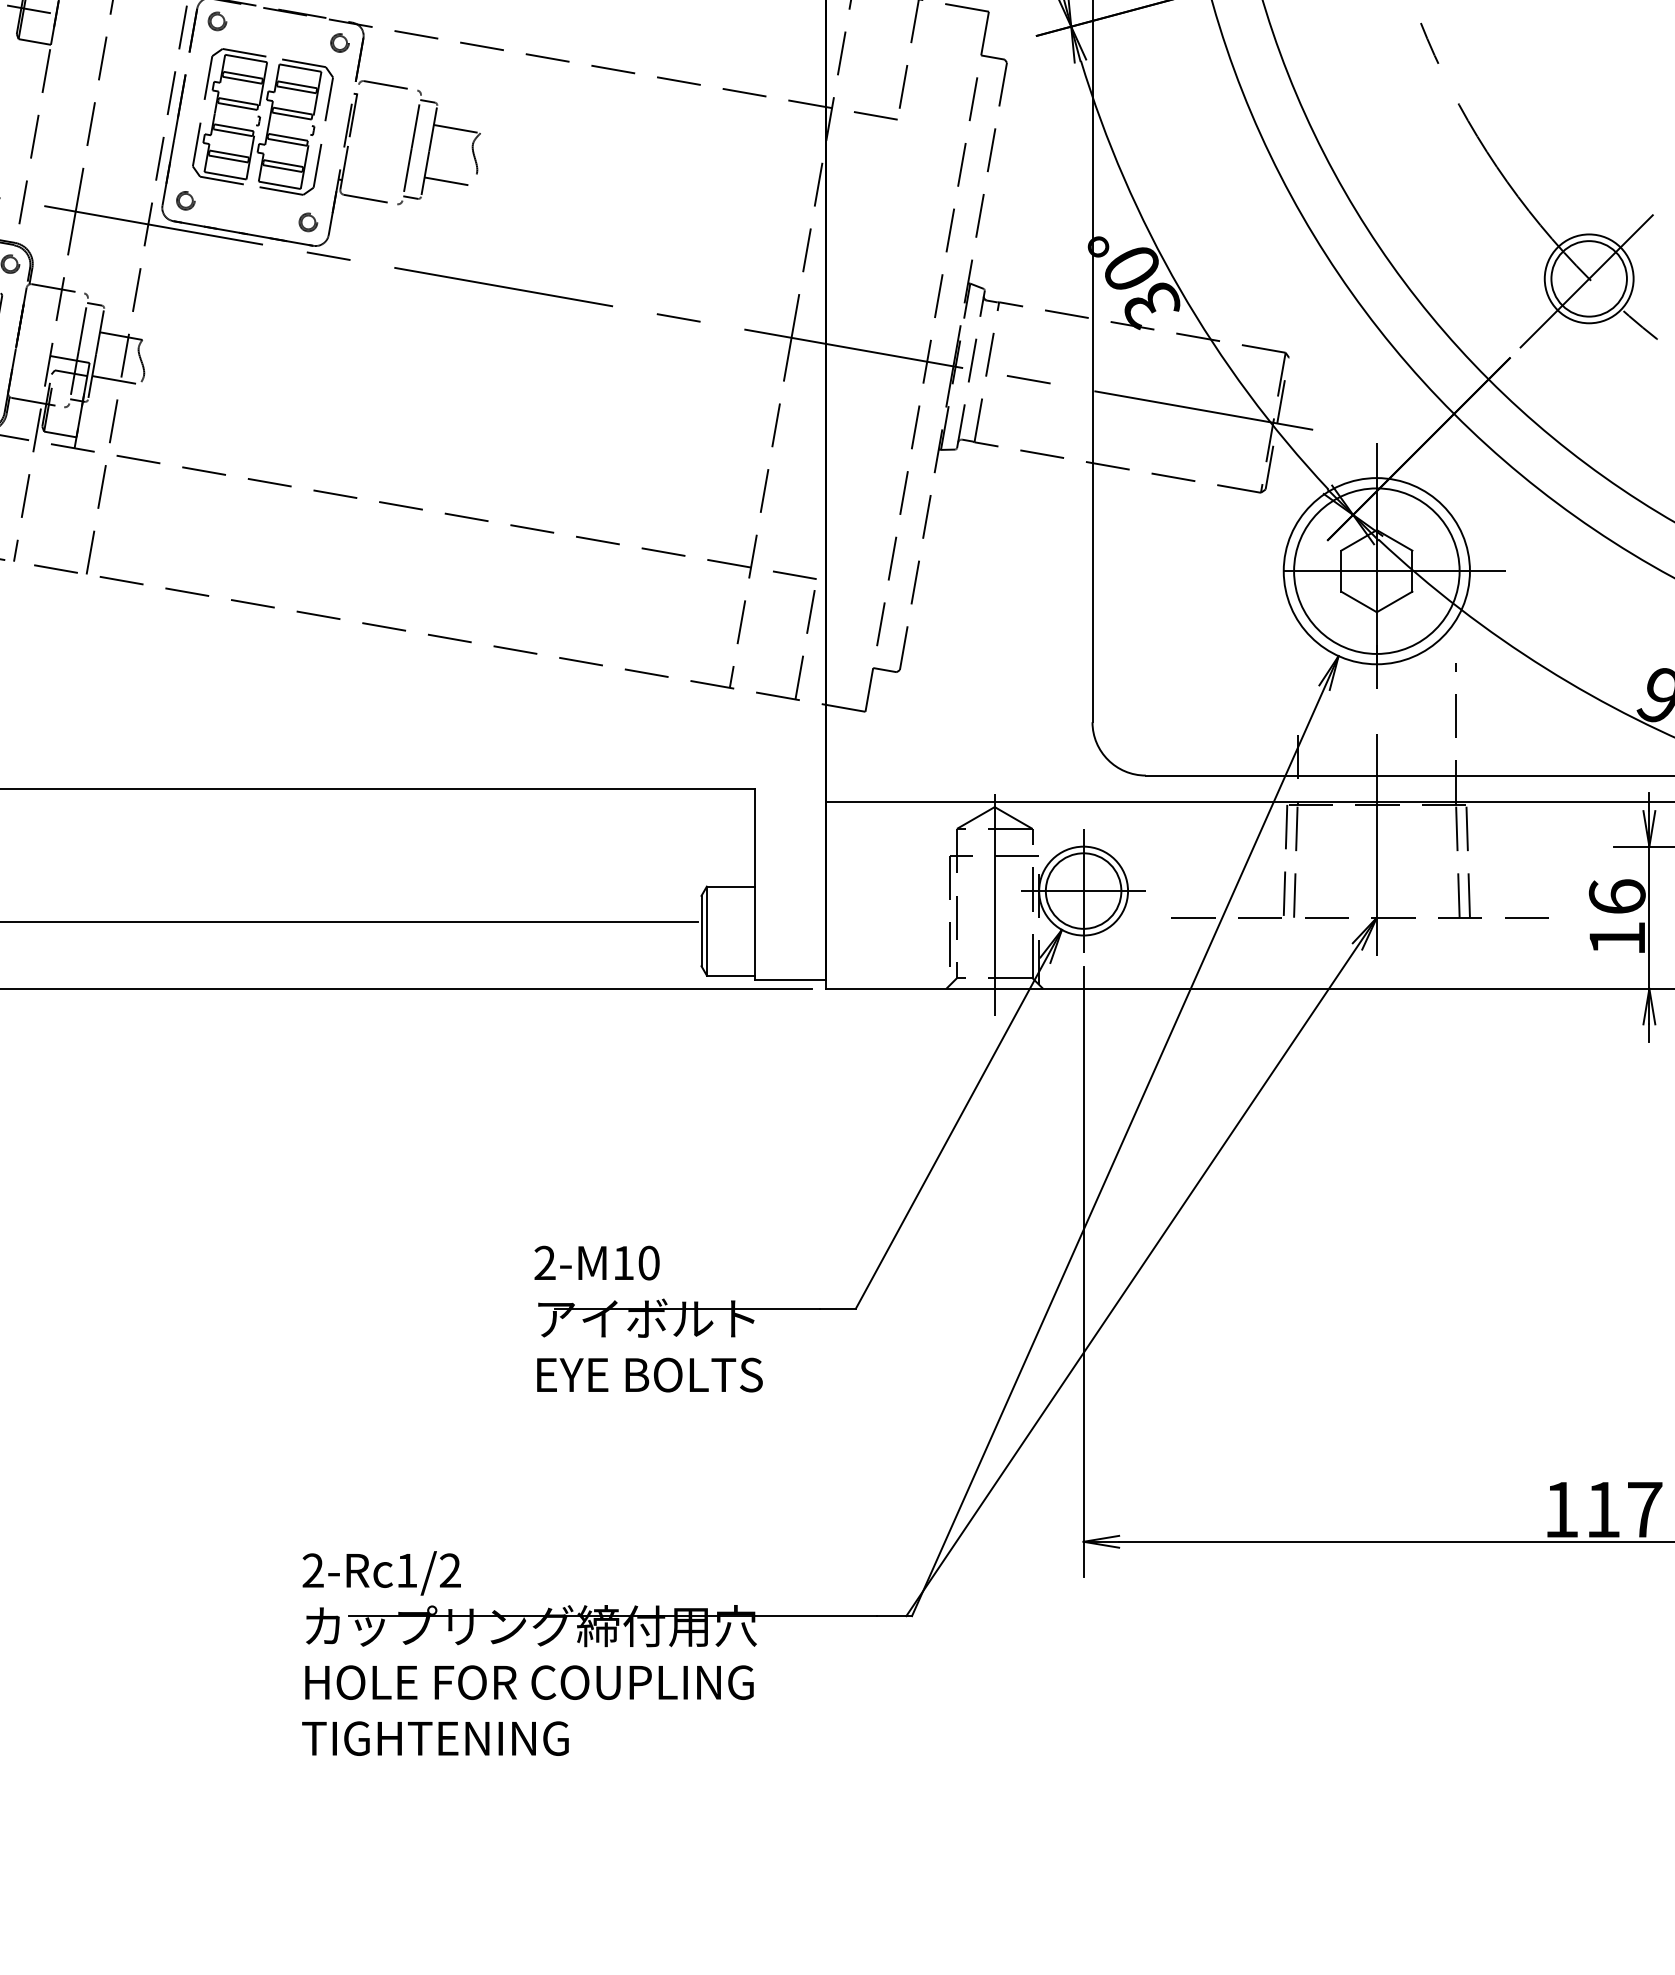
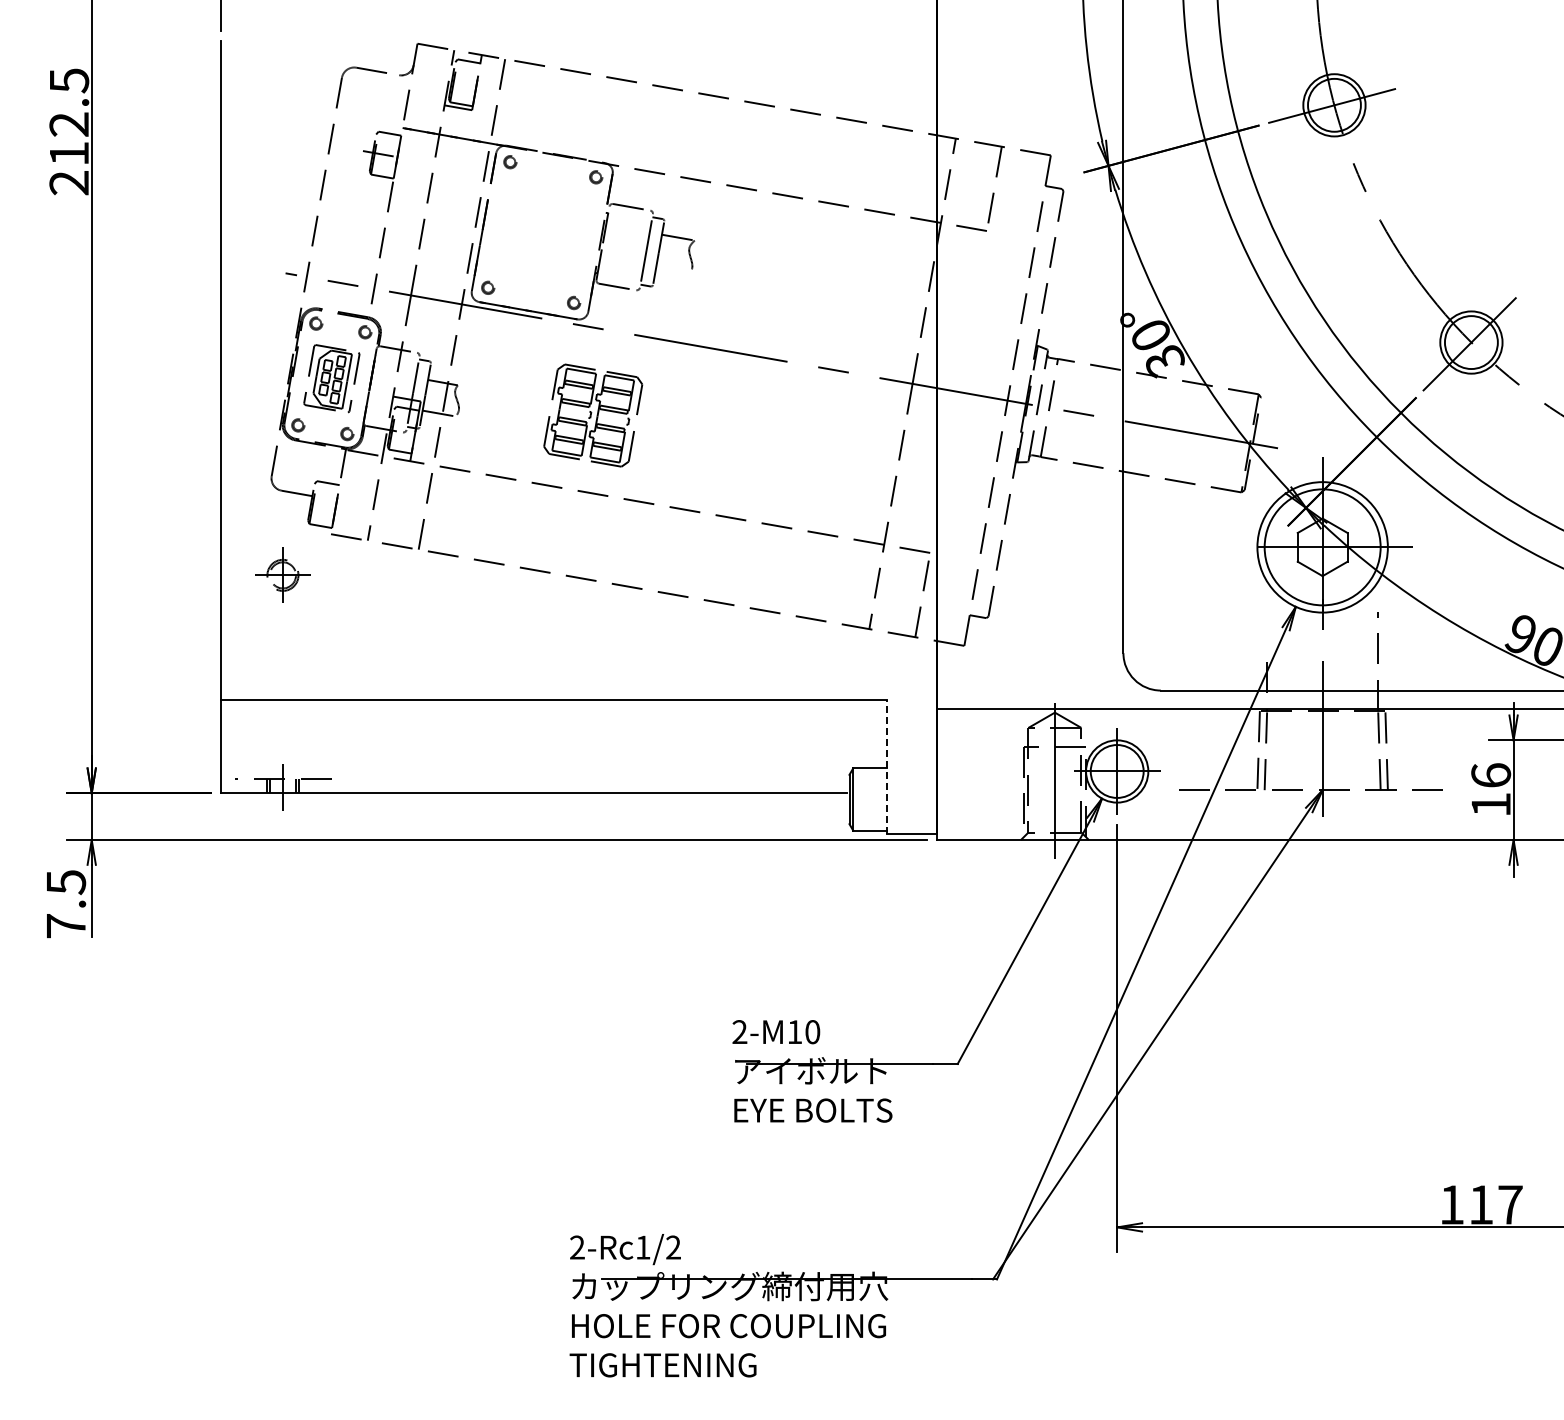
part: (263, 121) -> (593, 415), moved
line: (446, 181) -> (670, 274), removed
line: (754, 883) -> (886, 766), solid -> dashed

